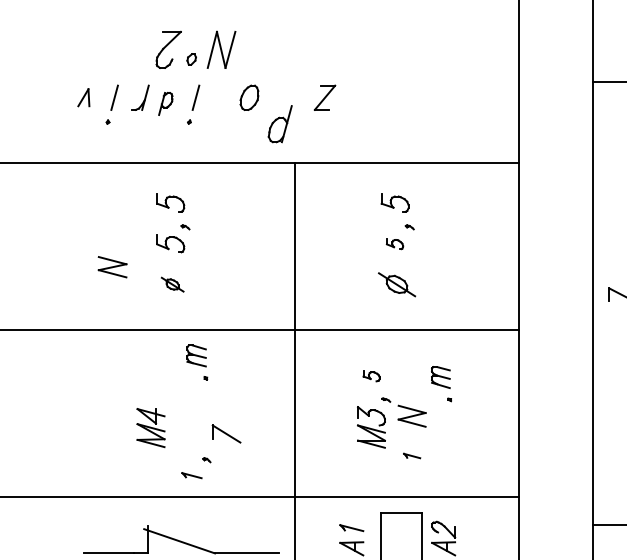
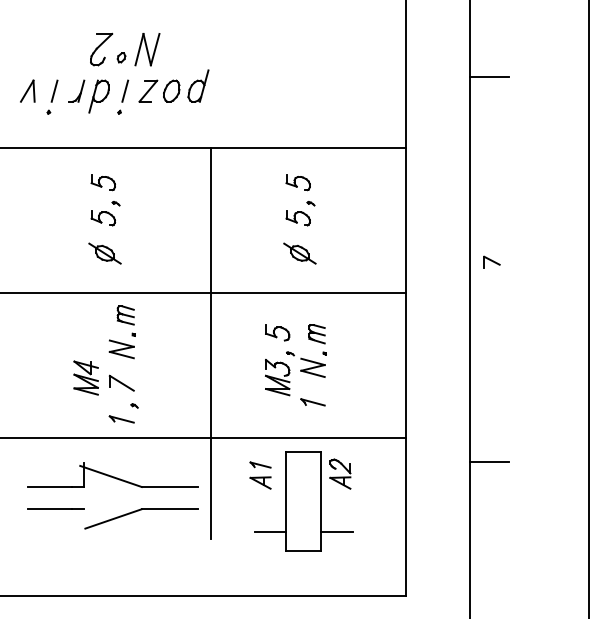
part: (83, 96) -> (27, 90), size x1.43
part: (325, 96) -> (148, 90), moved
part: (165, 103) -> (98, 96), size x1.67
part: (280, 123) -> (198, 85), moved
part: (394, 244) -> (297, 218), size x1.67
part: (112, 267) -> (121, 349), moved
part: (172, 284) -> (104, 253), size x1.67
part: (371, 375) -> (277, 332), size x1.67
part: (441, 383) -> (317, 339), moved
part: (226, 433) -> (121, 382), moved
part: (411, 456) -> (312, 402), size x1.67
part: (191, 475) -> (121, 419), size x1.43

